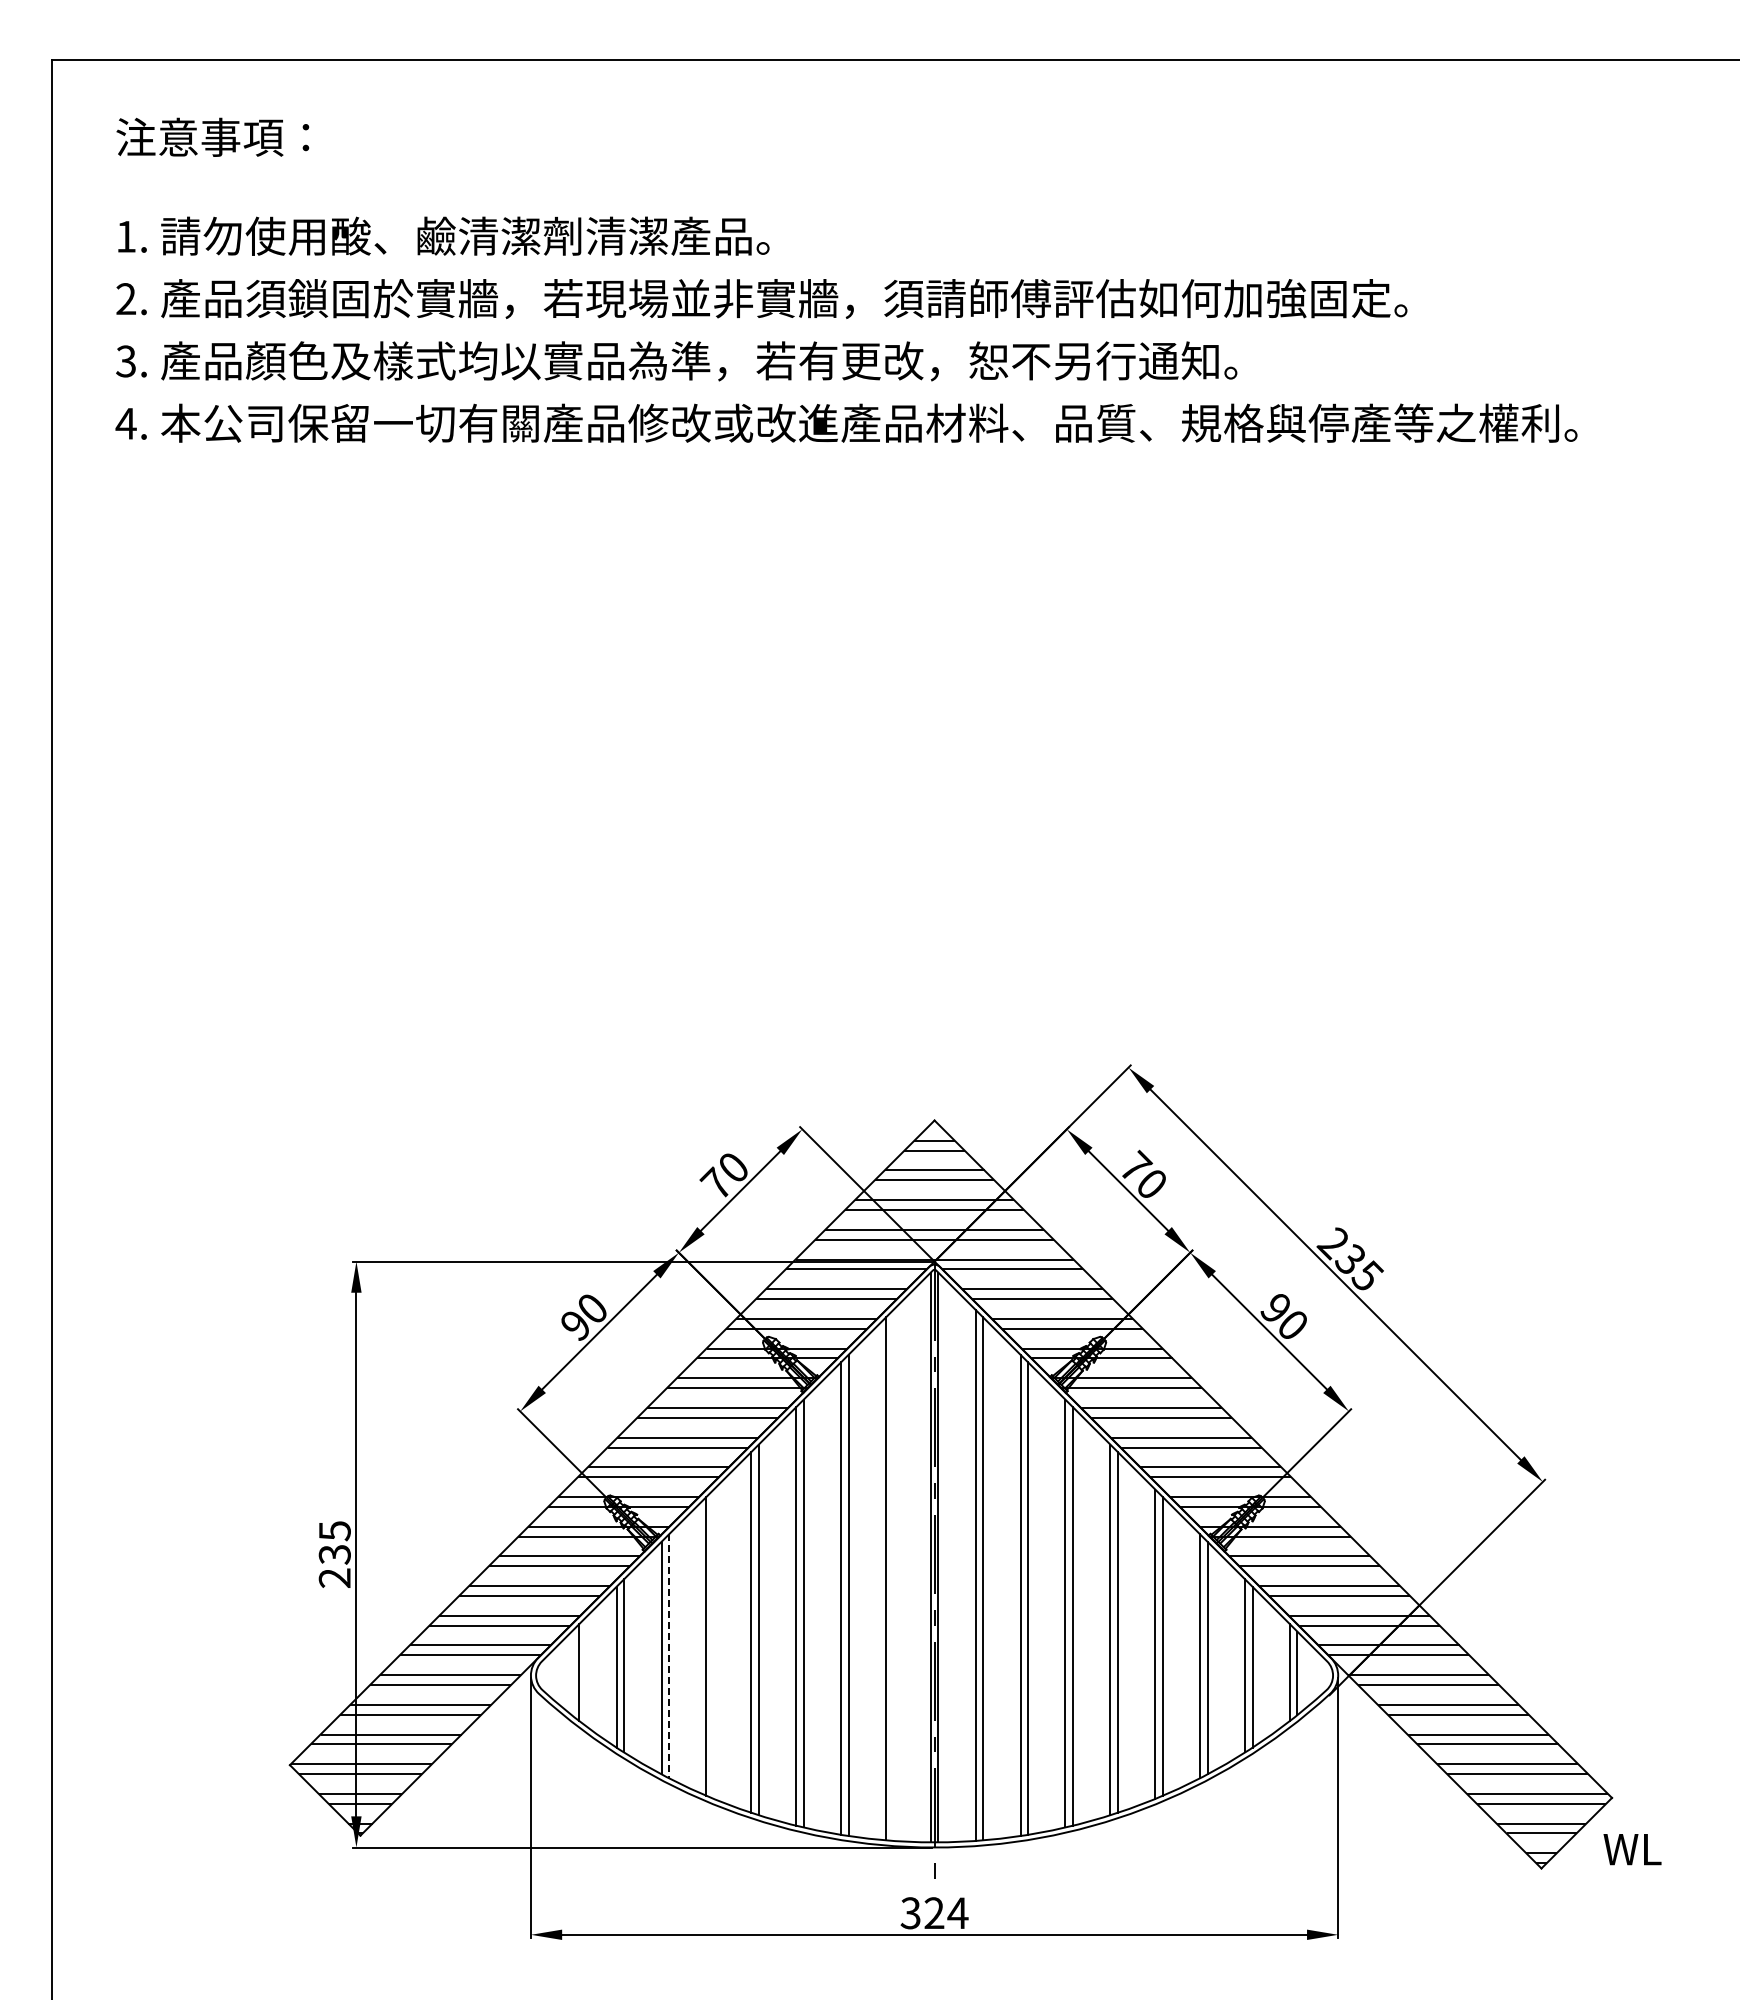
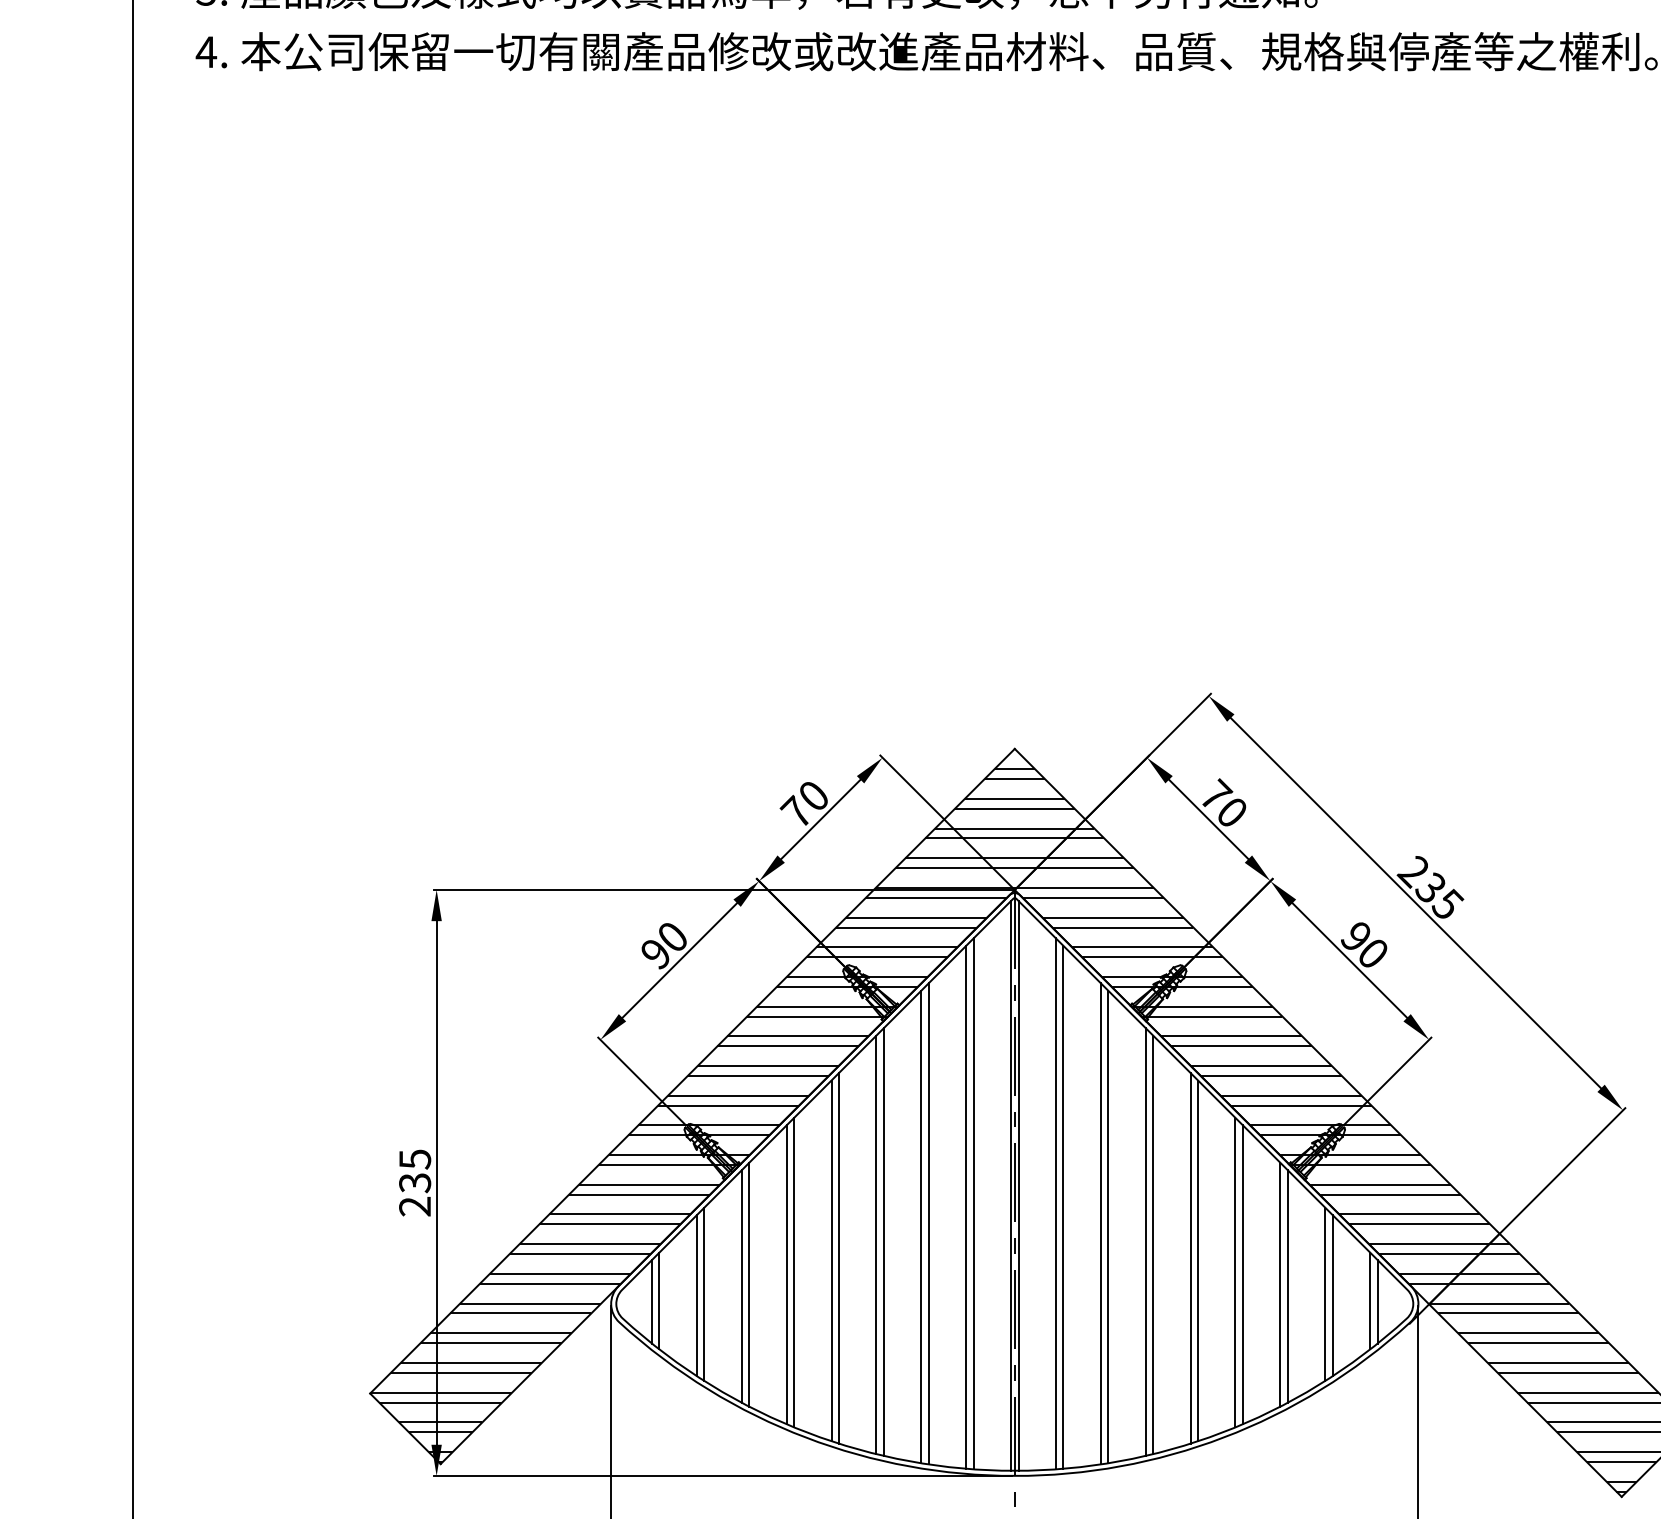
line: (893, 1574) -> (973, 1202), added
line: (713, 1643) -> (793, 1271), added
line: (669, 1656) -> (749, 1284), dashed -> solid
line: (571, 1673) -> (651, 1301), added

